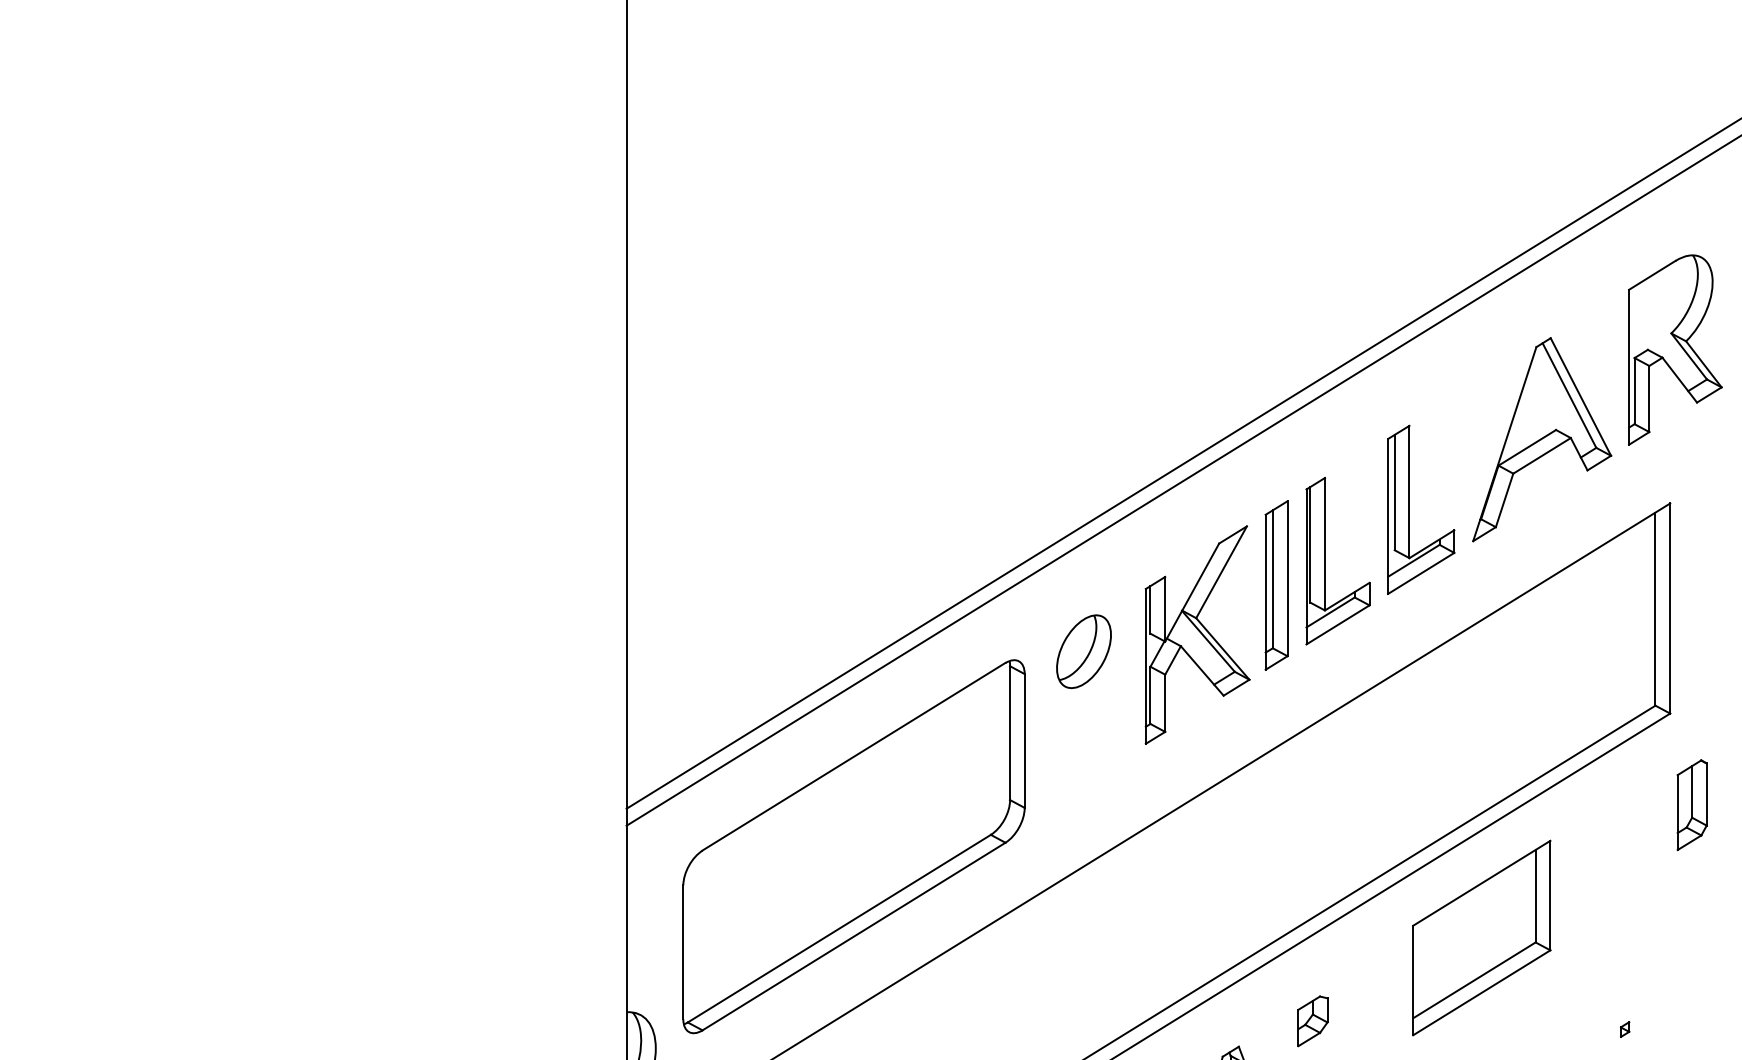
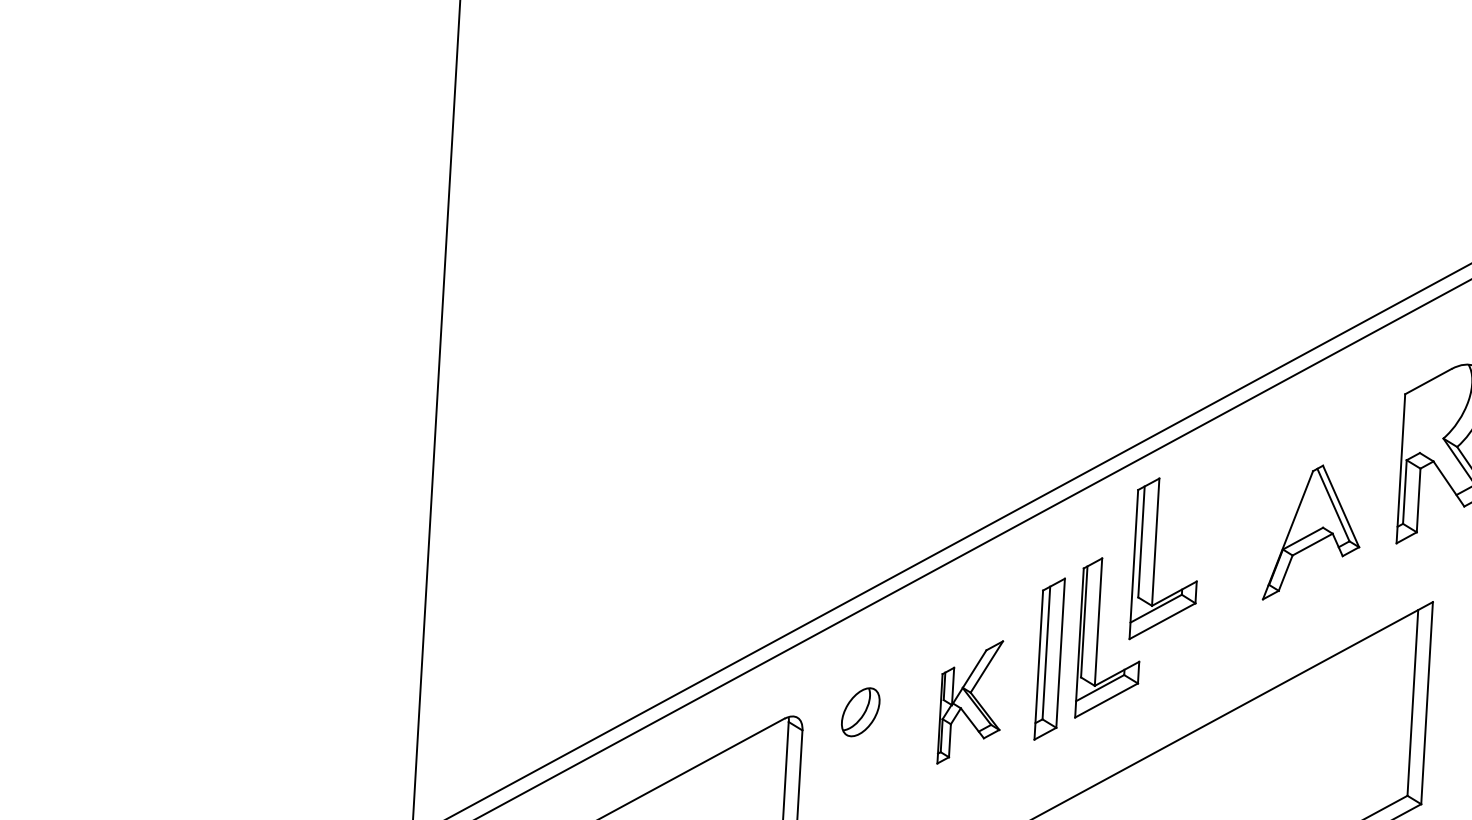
part: (1542, 439) -> (1313, 533), size x0.7
part: (1409, 509) -> (1154, 559), moved
part: (1197, 634) -> (970, 701), size x0.6
part: (1083, 651) -> (860, 711), size x0.7

